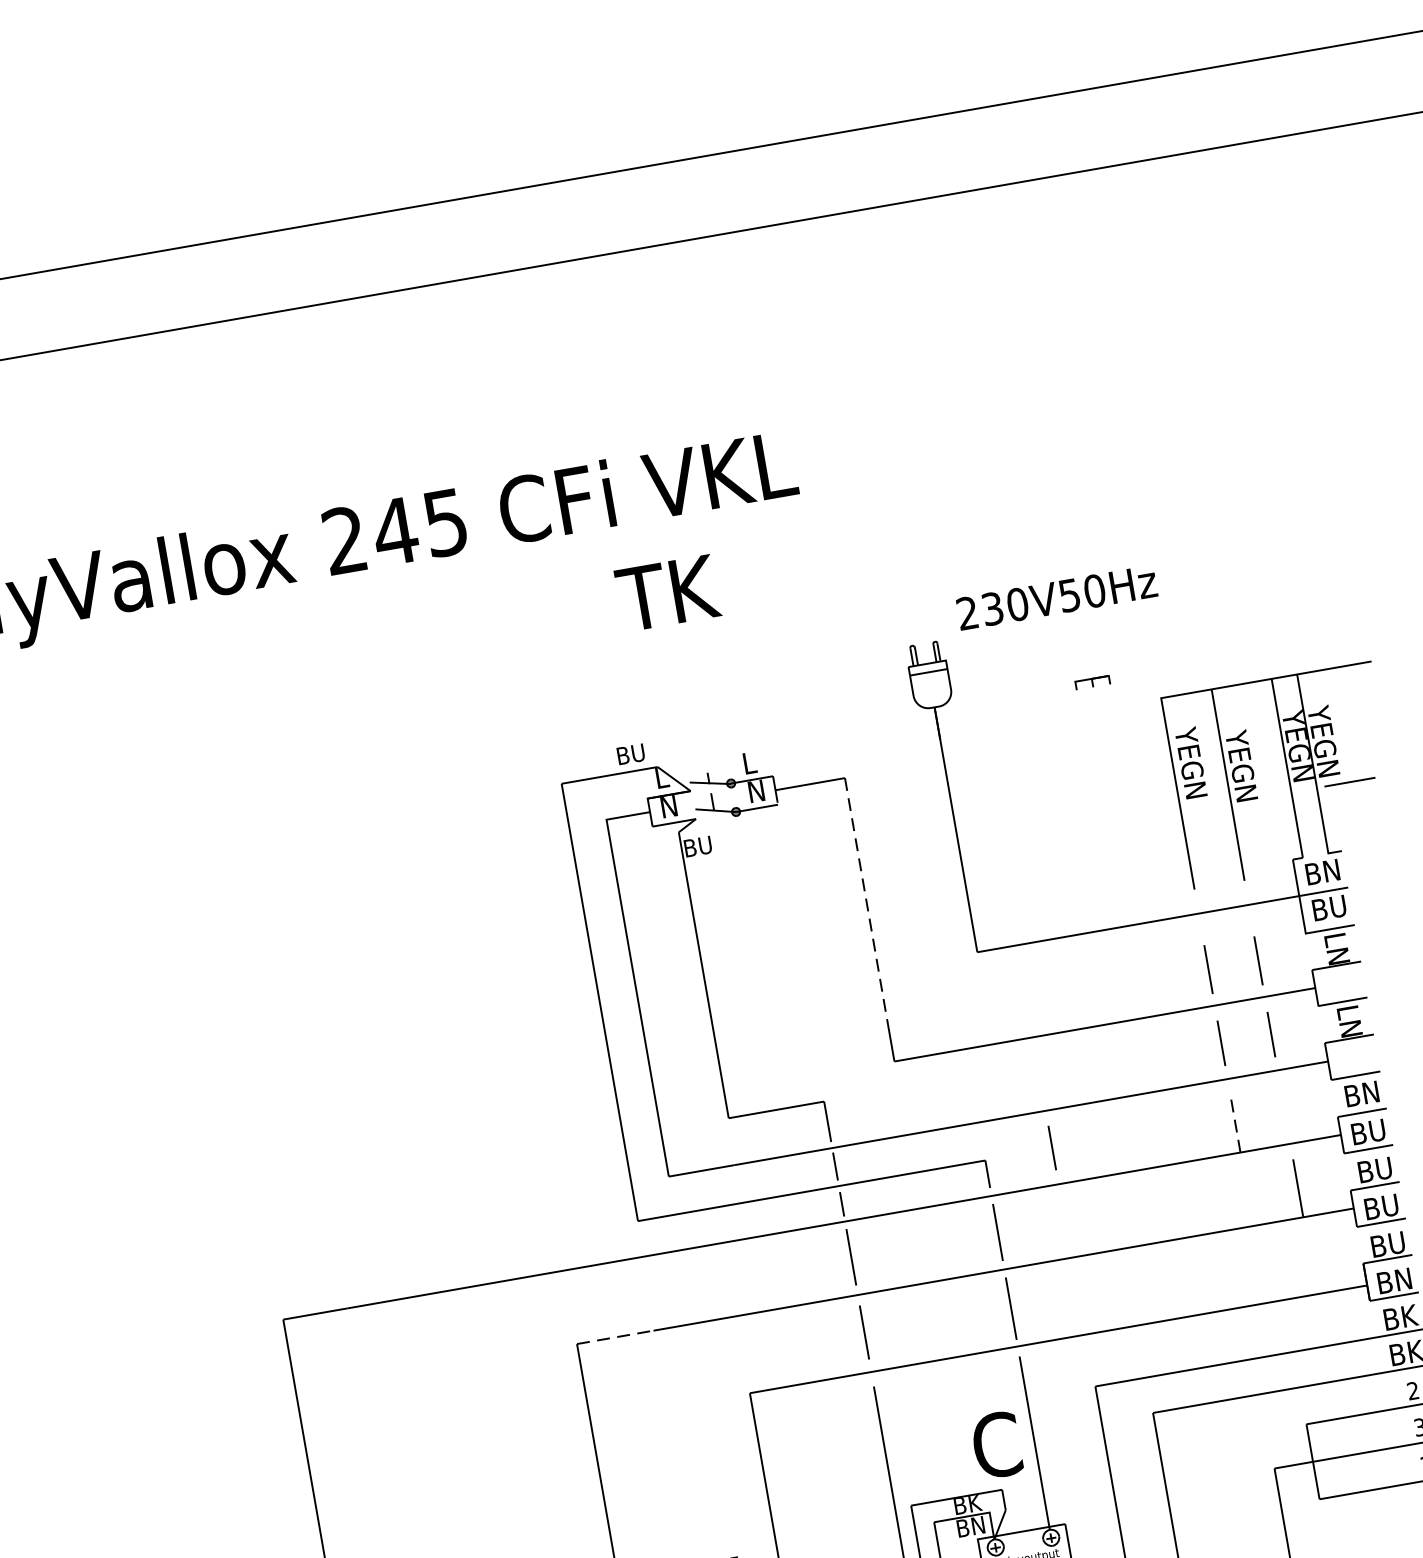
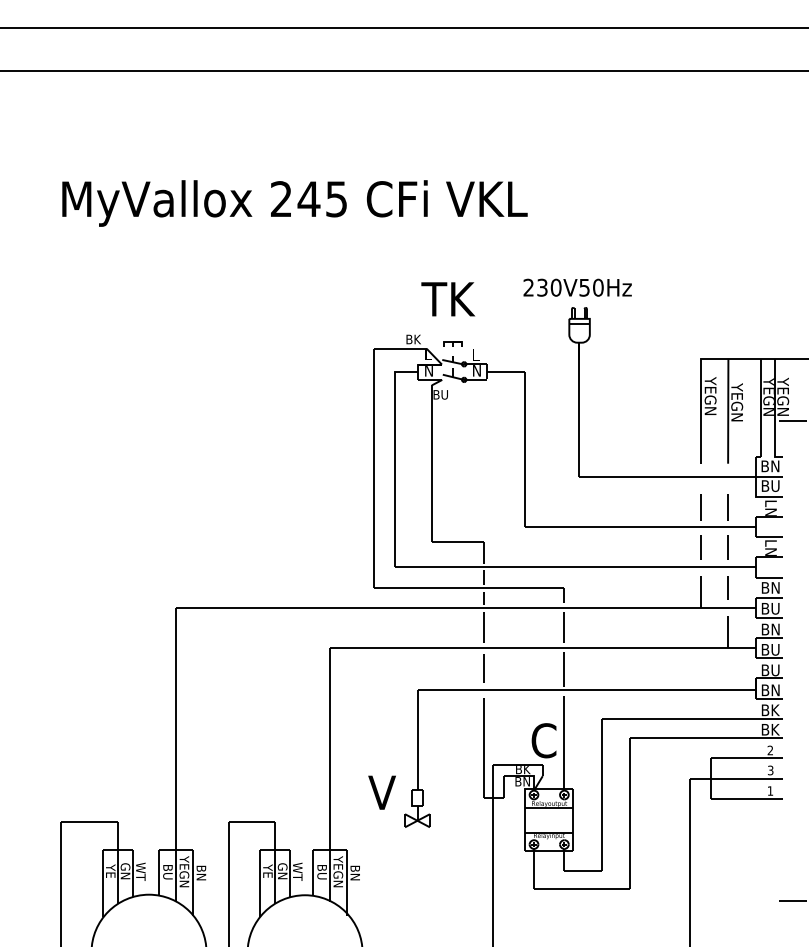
text: (668, 593) -> (448, 299), moved
text: (1056, 597) -> (577, 287), moved
part: (1091, 681) -> (452, 343), moved
text: (637, 753) -> (417, 339), BU -> BK
line: (866, 901) -> (525, 439), dashed -> solid
line: (1234, 1122) -> (700, 591), dashed -> solid
line: (1051, 1147) -> (727, 587), moved
text: (1383, 1168) -> (775, 629), BU -> BN
line: (615, 1338) -> (351, 648), dashed -> solid

